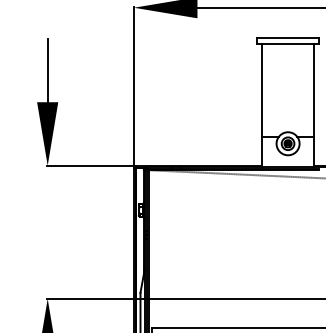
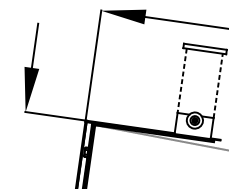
line: (313, 89) -> (217, 85), solid -> dashed
line: (262, 90) -> (182, 80), solid -> dashed

